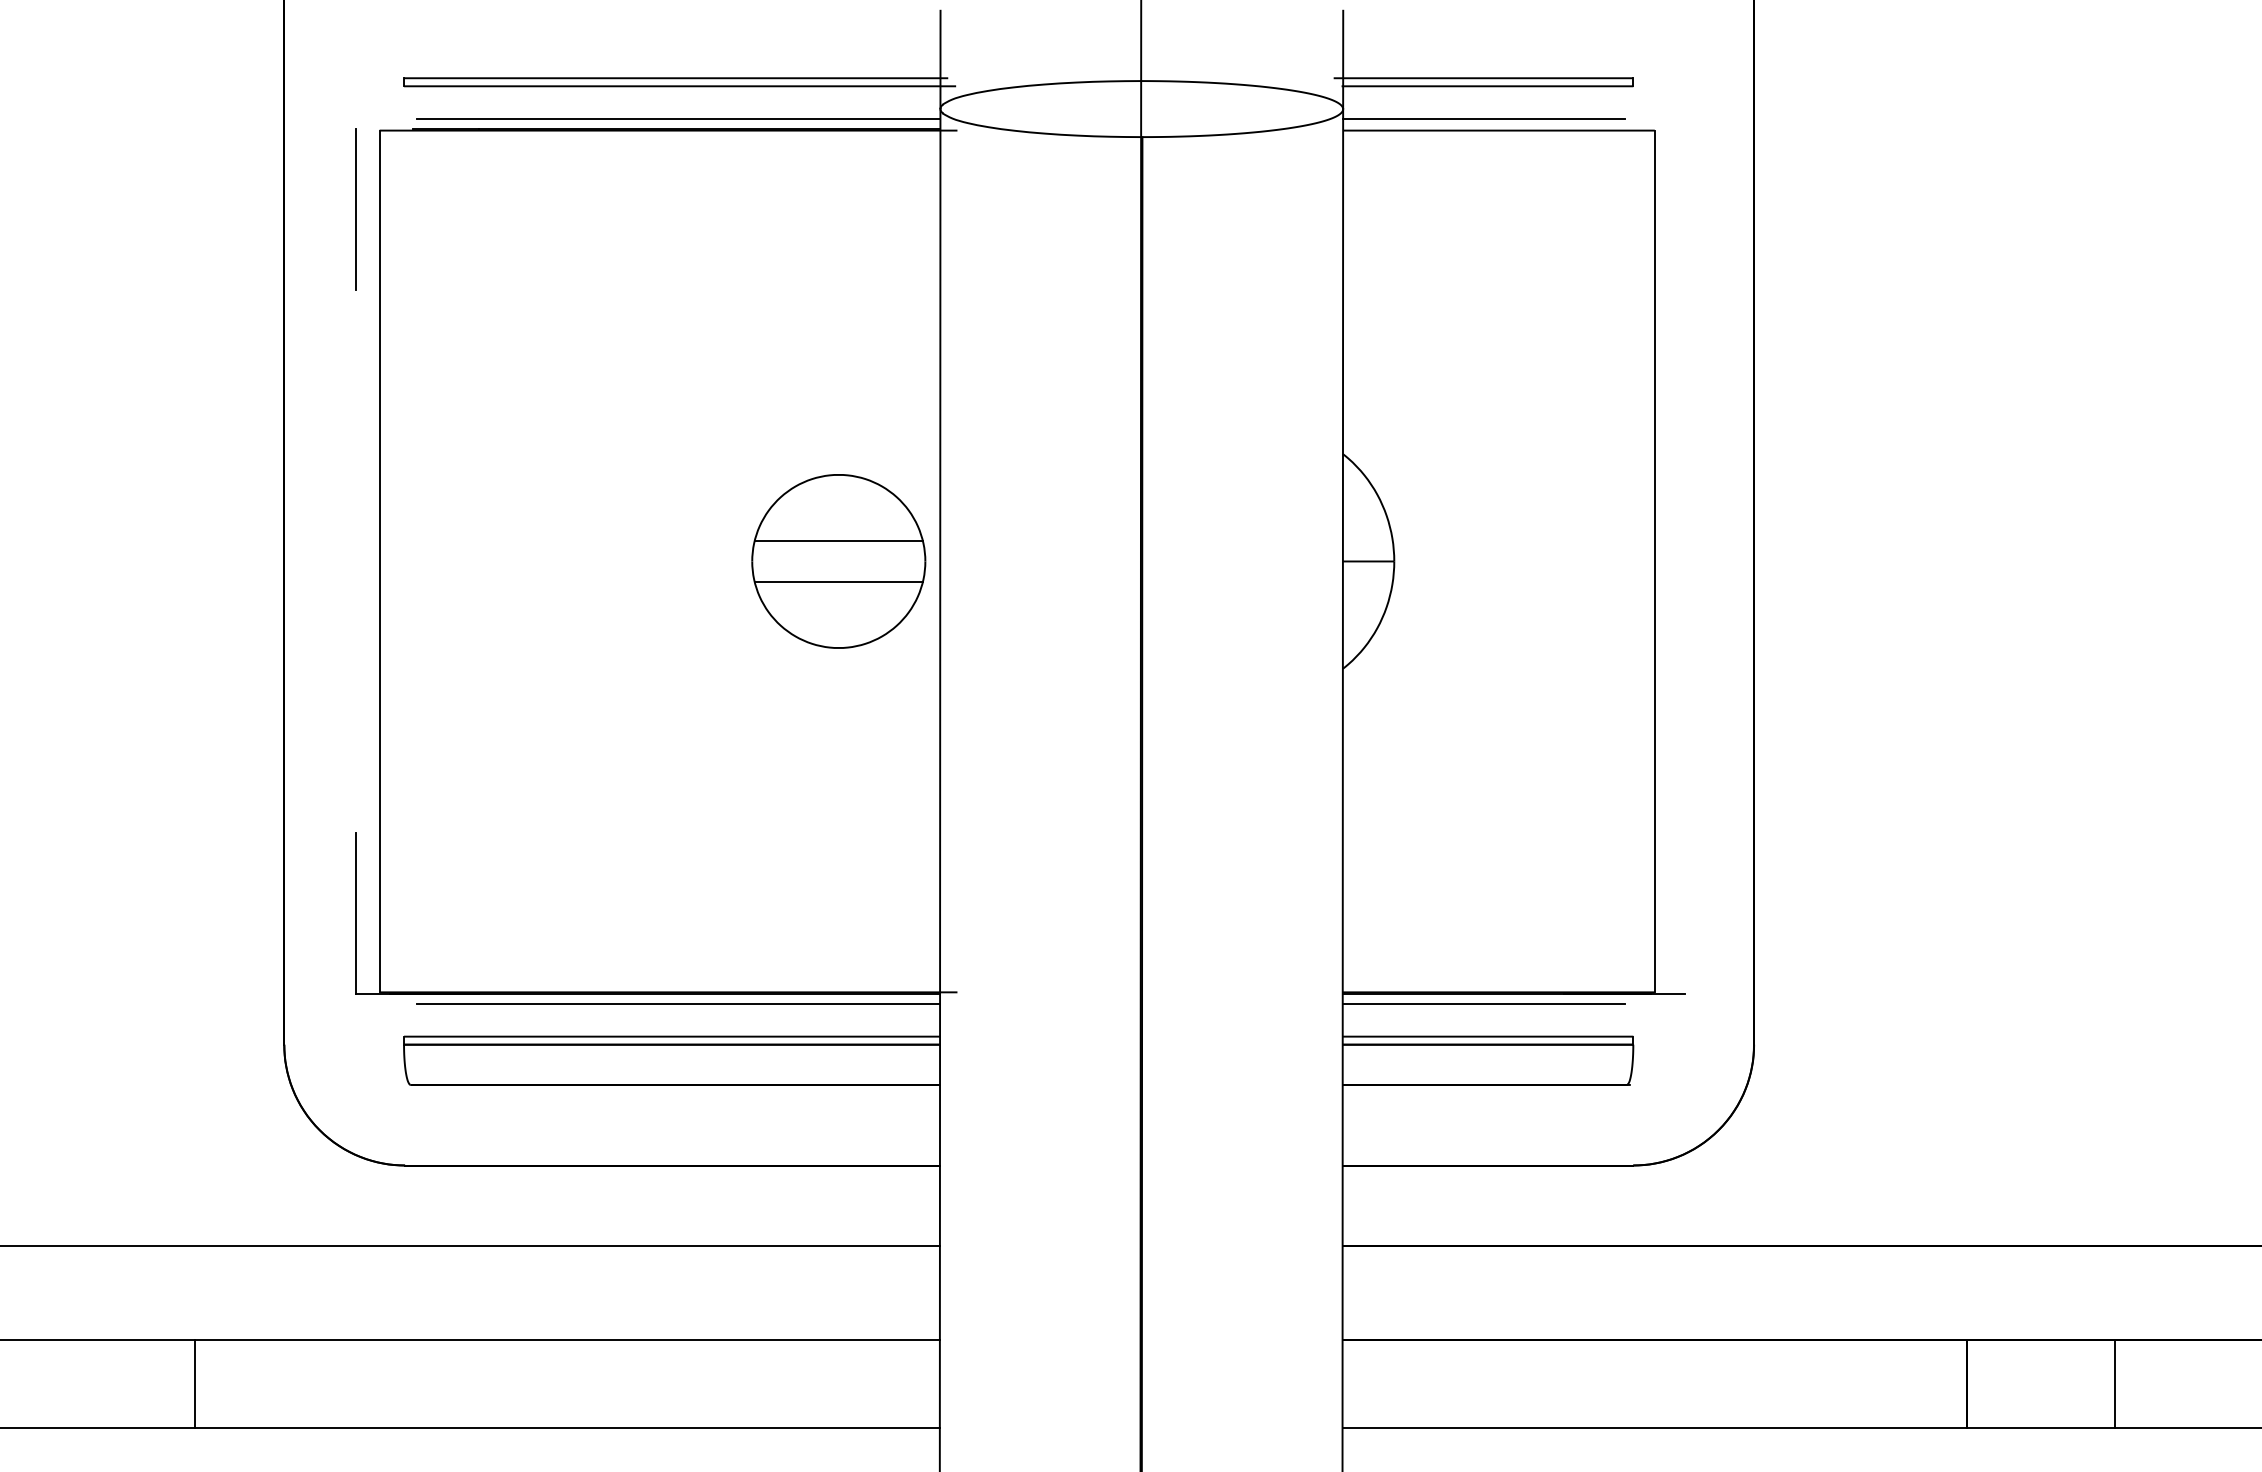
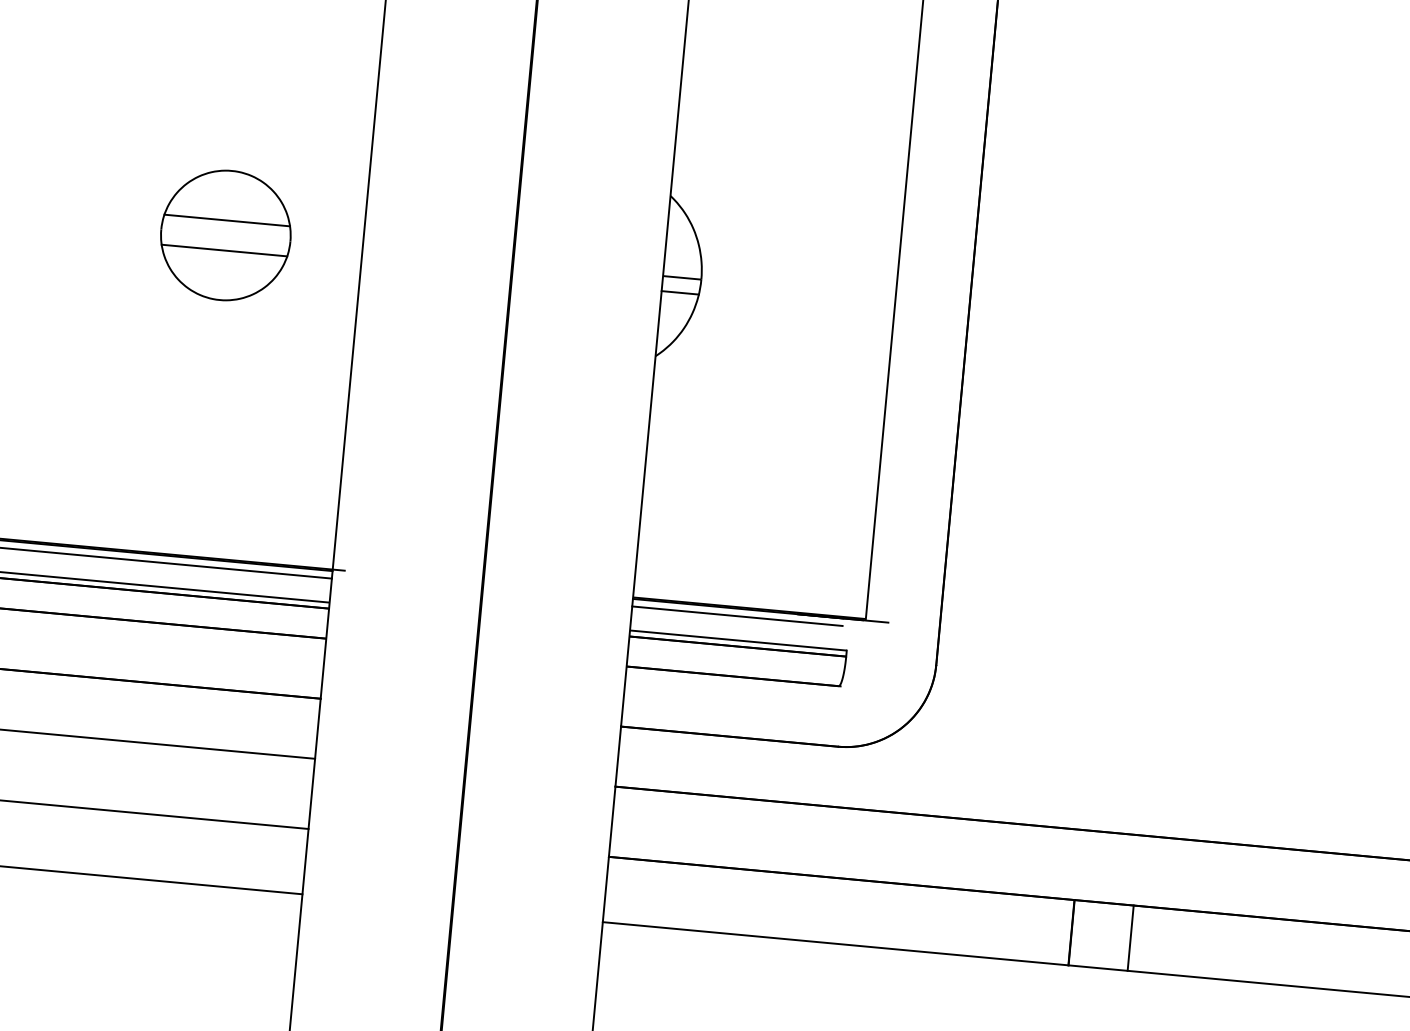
part: (838, 561) -> (225, 235), moved
line: (1367, 581) -> (680, 292), added
line: (2115, 1383) -> (1130, 937), moved

